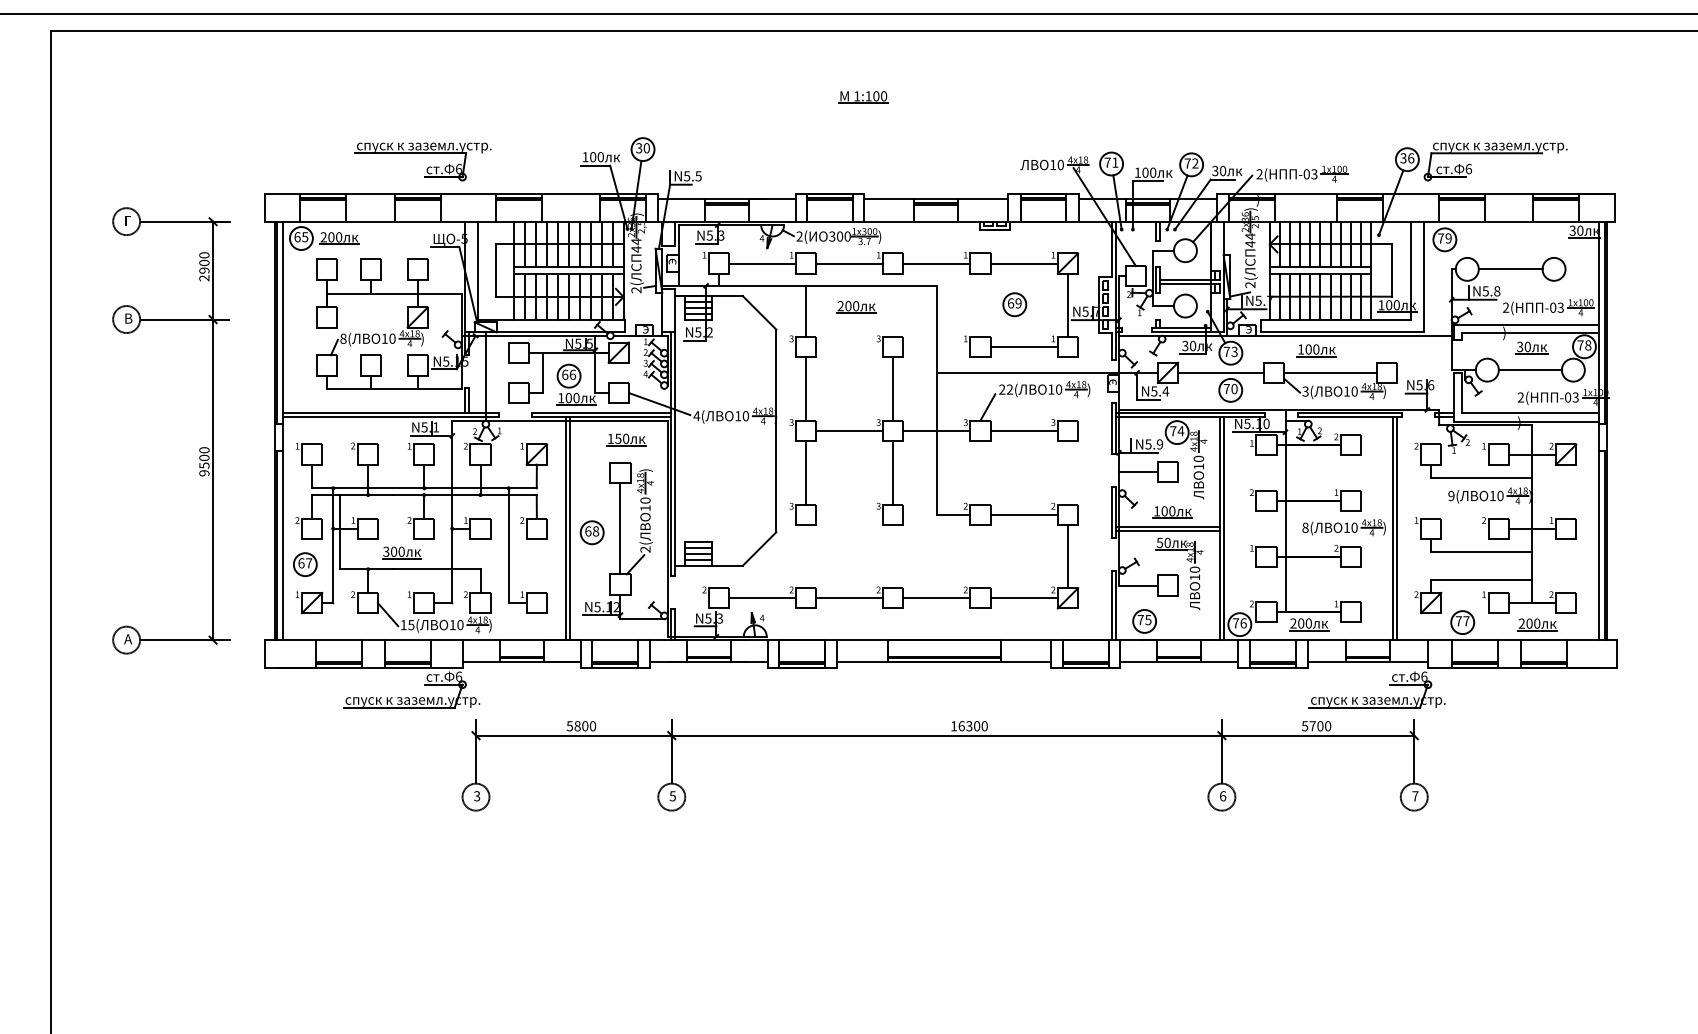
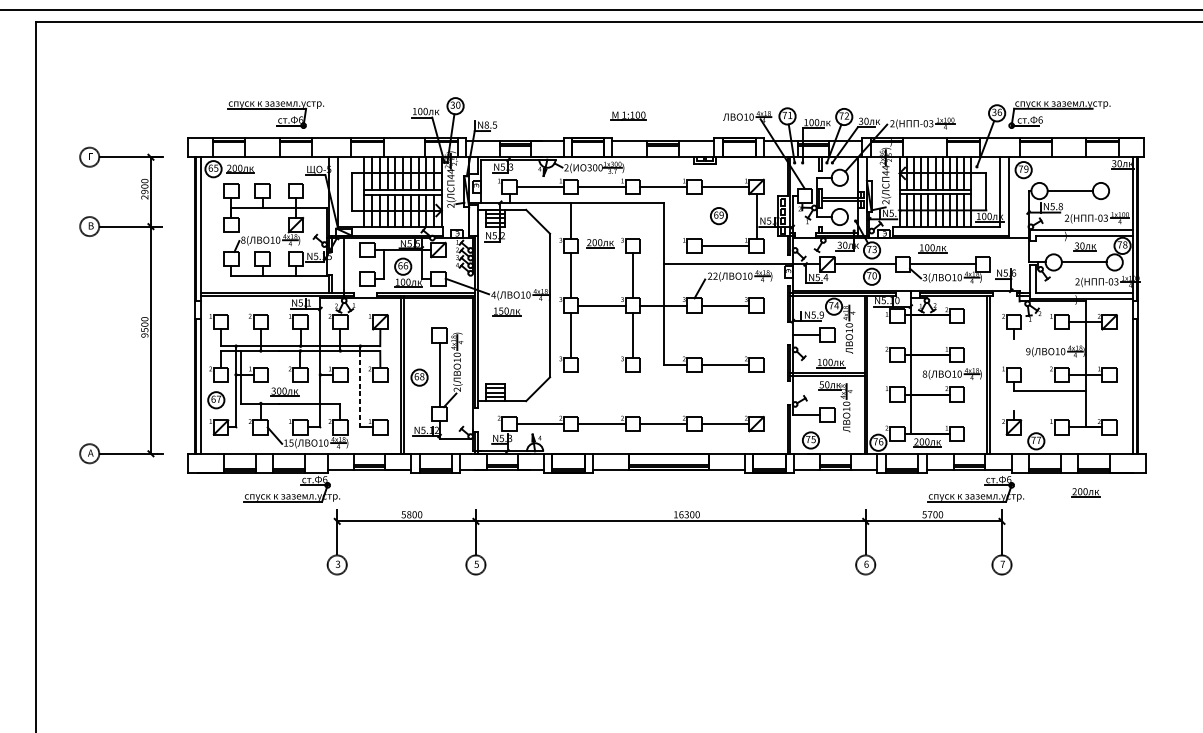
part: (863, 97) -> (628, 116), moved
part: (427, 167) -> (278, 118), moved
text: (687, 176) -> (487, 125), N5.5 -> N8.5
part: (856, 307) -> (600, 243), moved
part: (626, 439) -> (506, 311), moved
line: (1481, 477) -> (1049, 338), removed
line: (508, 545) -> (360, 386), solid -> dashed
line: (1068, 556) -> (757, 394), removed
line: (1481, 579) -> (1049, 410), removed
part: (1537, 624) -> (1085, 492), moved

